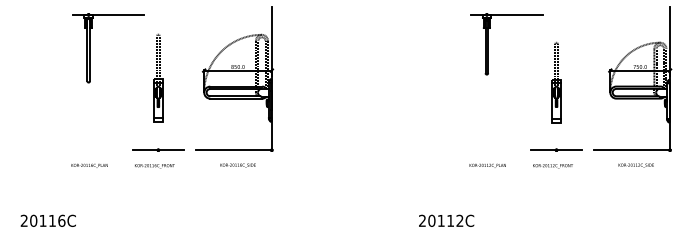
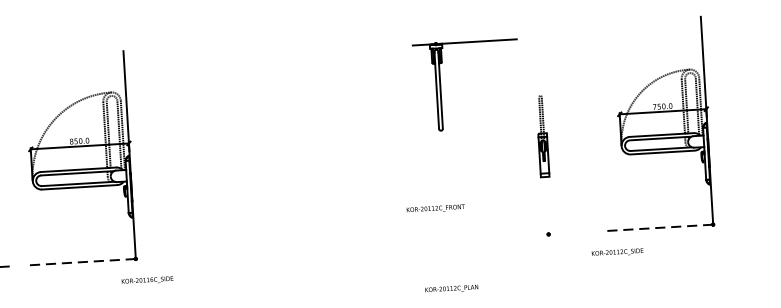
part: (556, 82) -> (542, 136), size x0.7
line: (234, 150) -> (81, 262), solid -> dashed
line: (556, 150) -> (548, 234), removed
line: (632, 150) -> (658, 228), solid -> dashed
text: (237, 165) -> (146, 280), moved
text: (487, 165) -> (451, 288), moved
text: (635, 165) -> (616, 252), moved
text: (552, 166) -> (435, 209), moved

